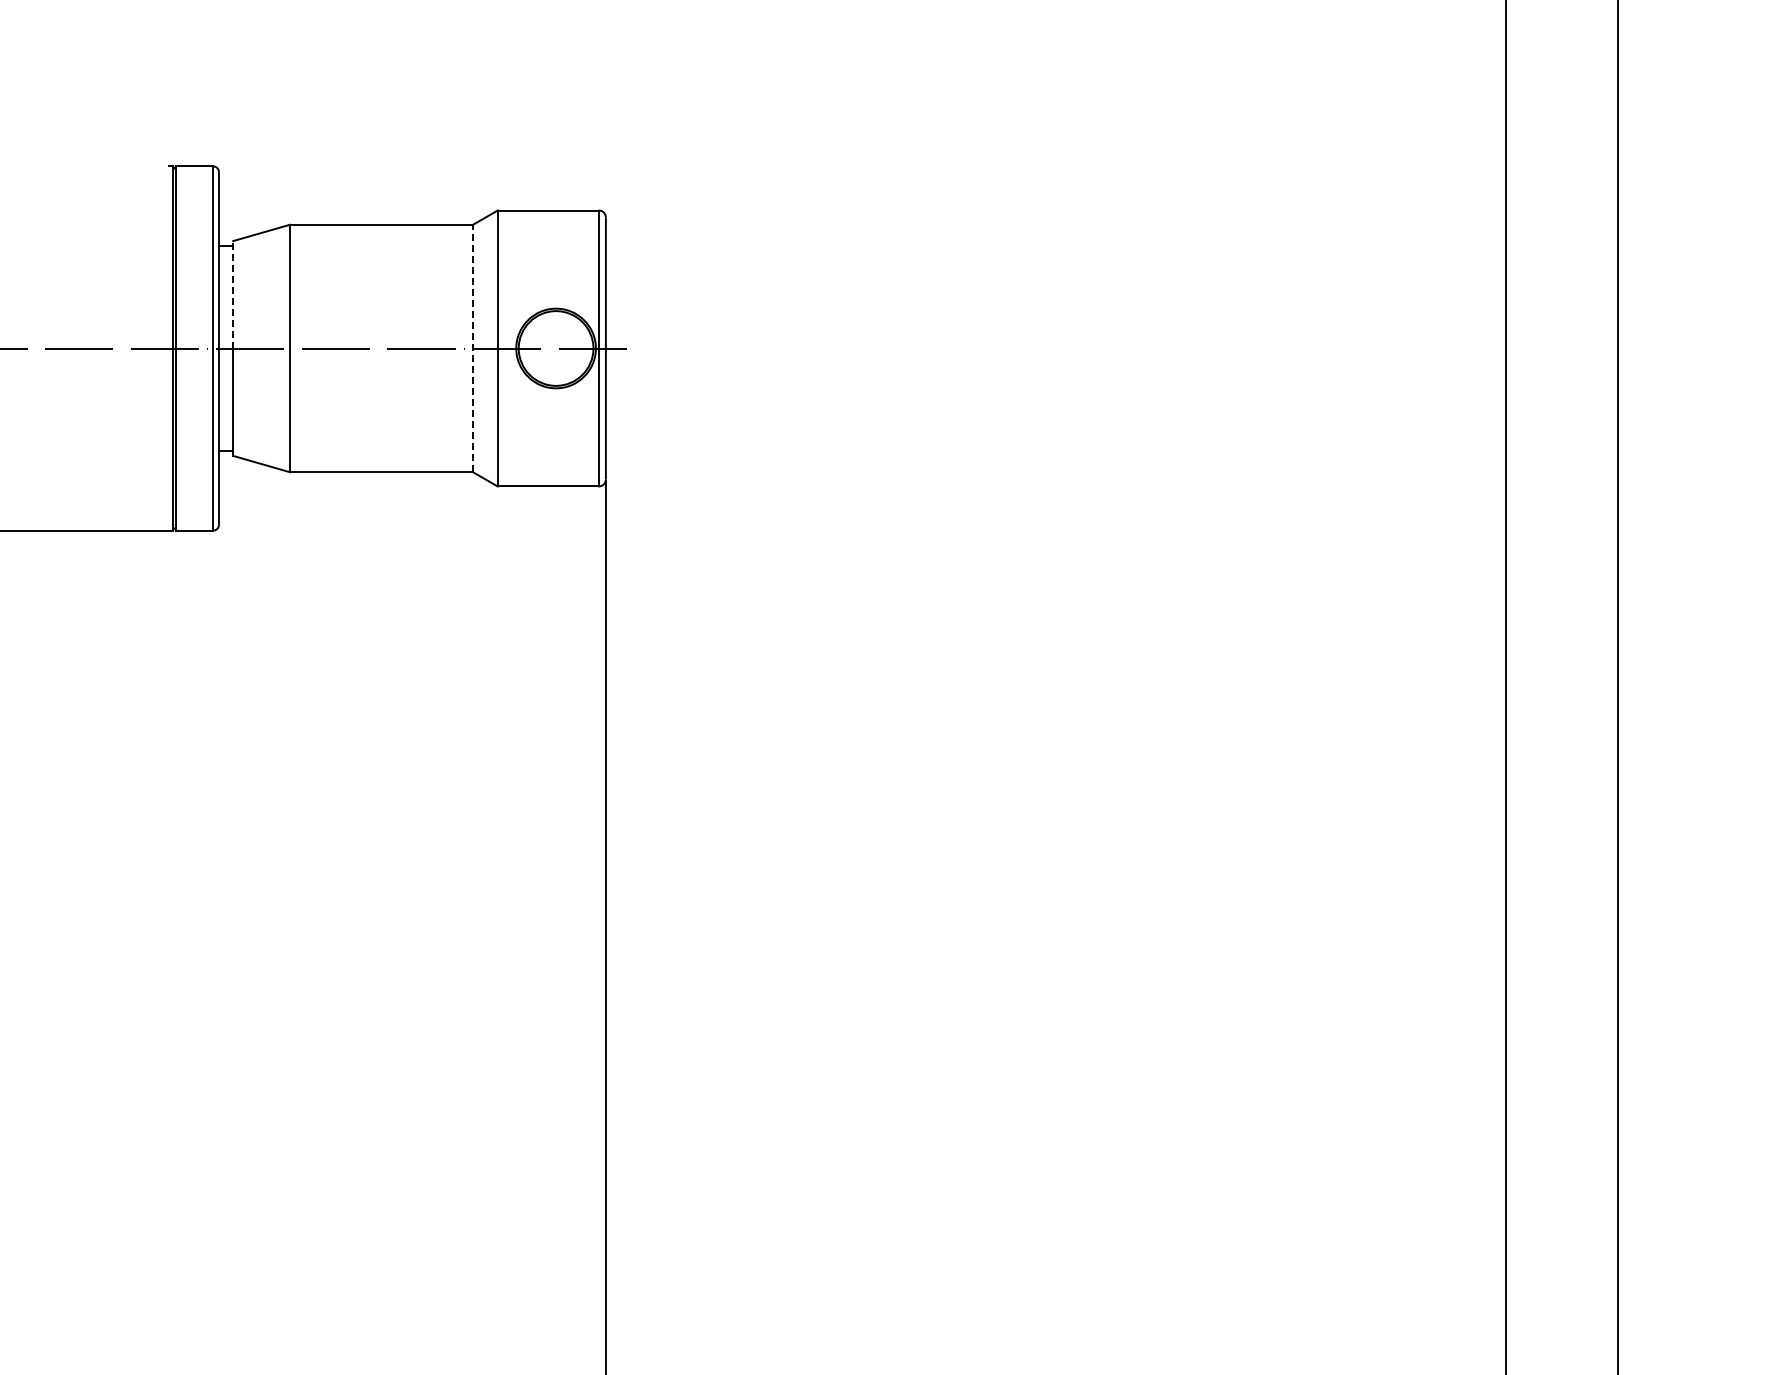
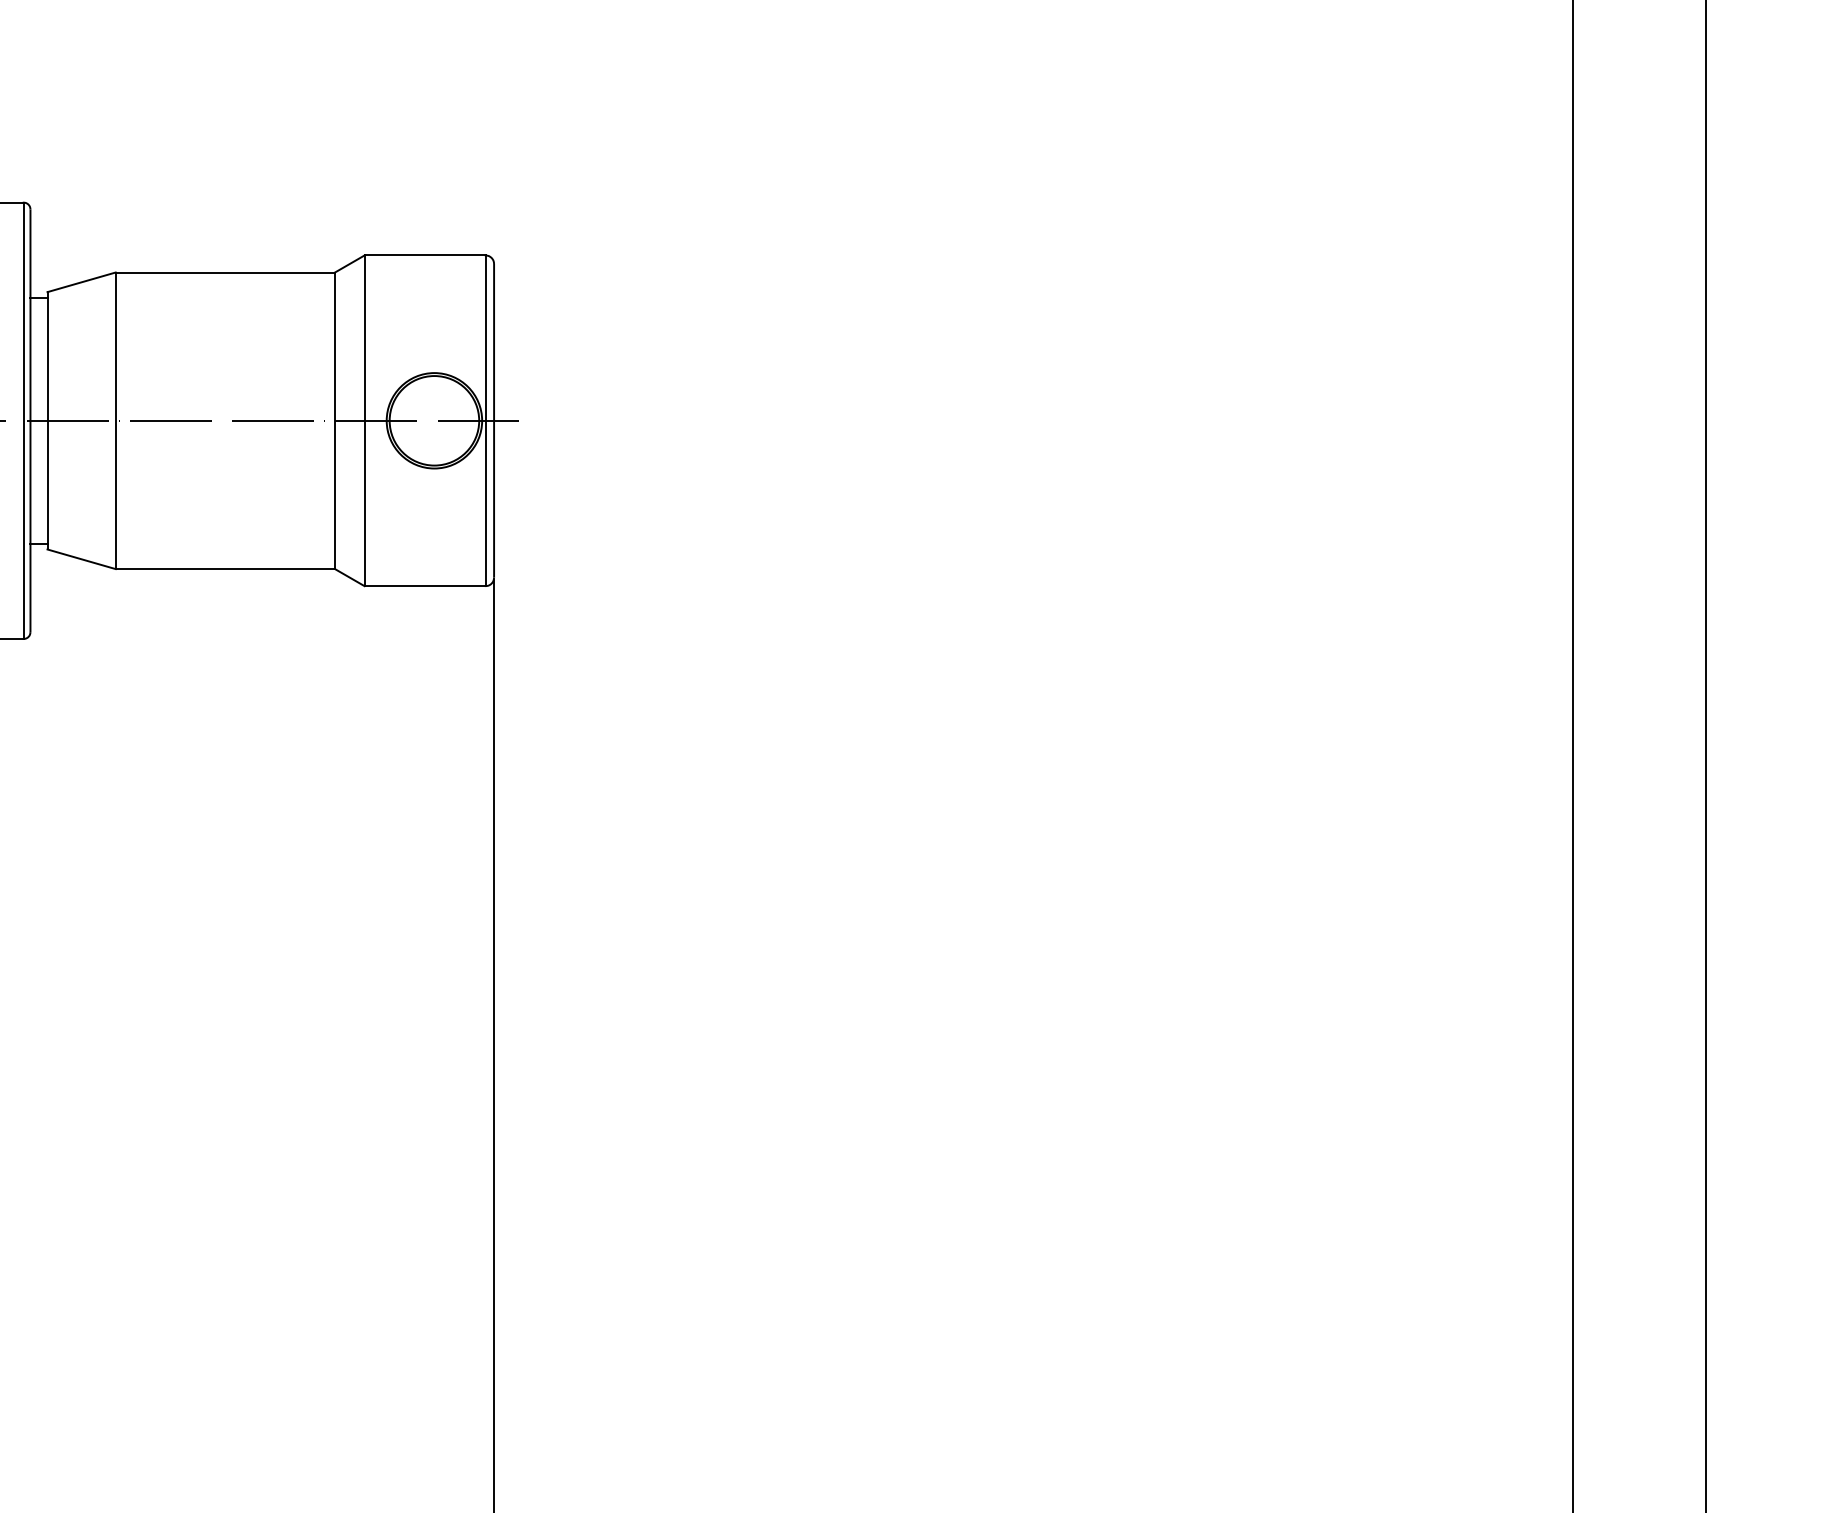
line: (233, 294) -> (47, 356), dashed -> solid
line: (473, 348) -> (335, 420), dashed -> solid

